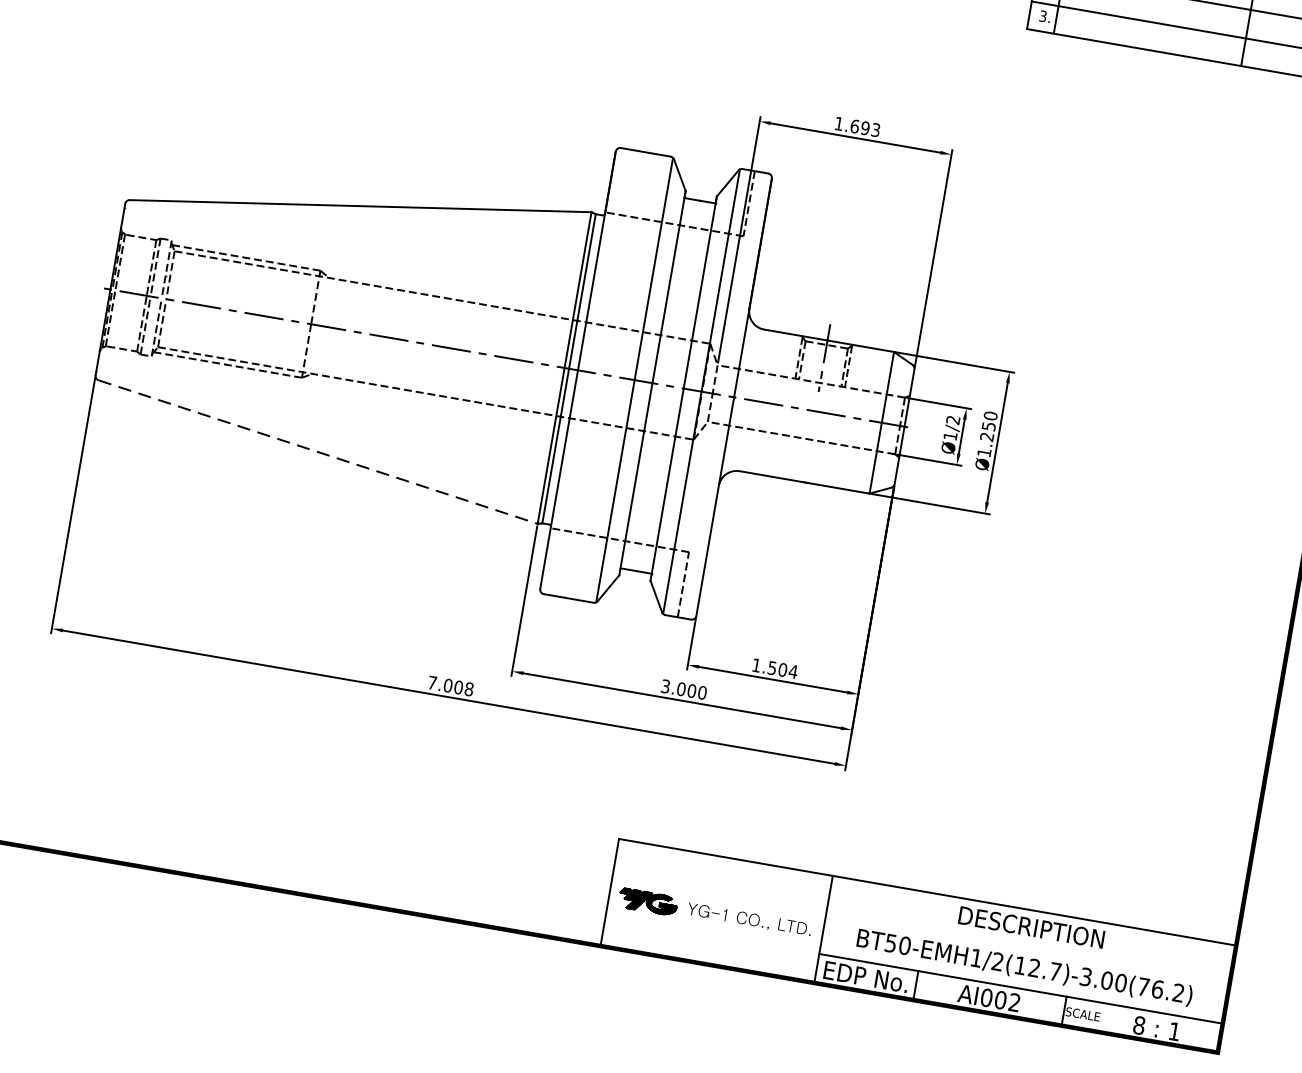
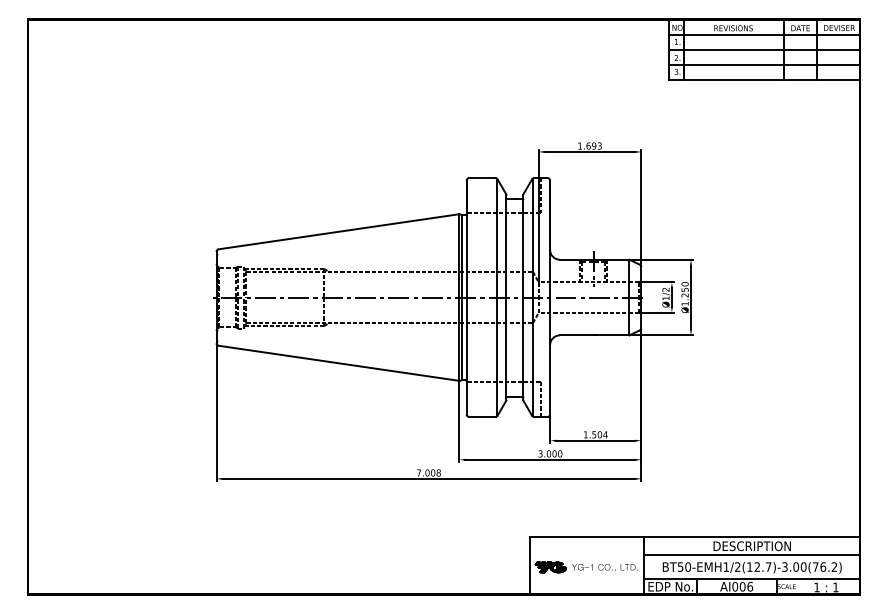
line: (318, 452) -> (339, 363), dashed -> solid
line: (1029, 944) -> (752, 555), added
text: (1015, 1002) -> (750, 586), AI002 -> AI006
text: (1138, 1025) -> (816, 587), 8 -> 1

